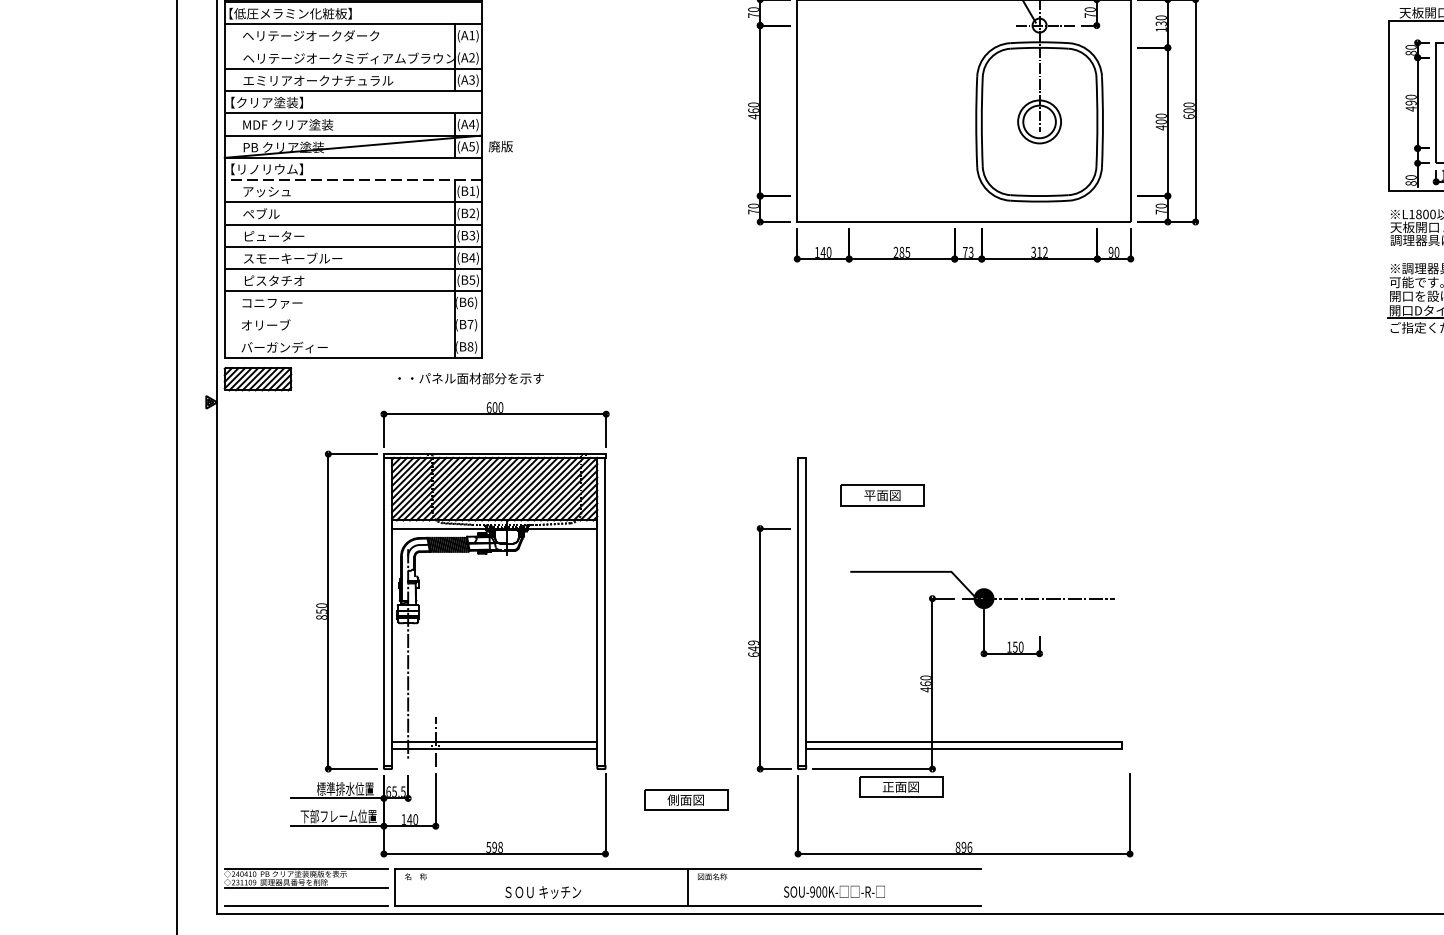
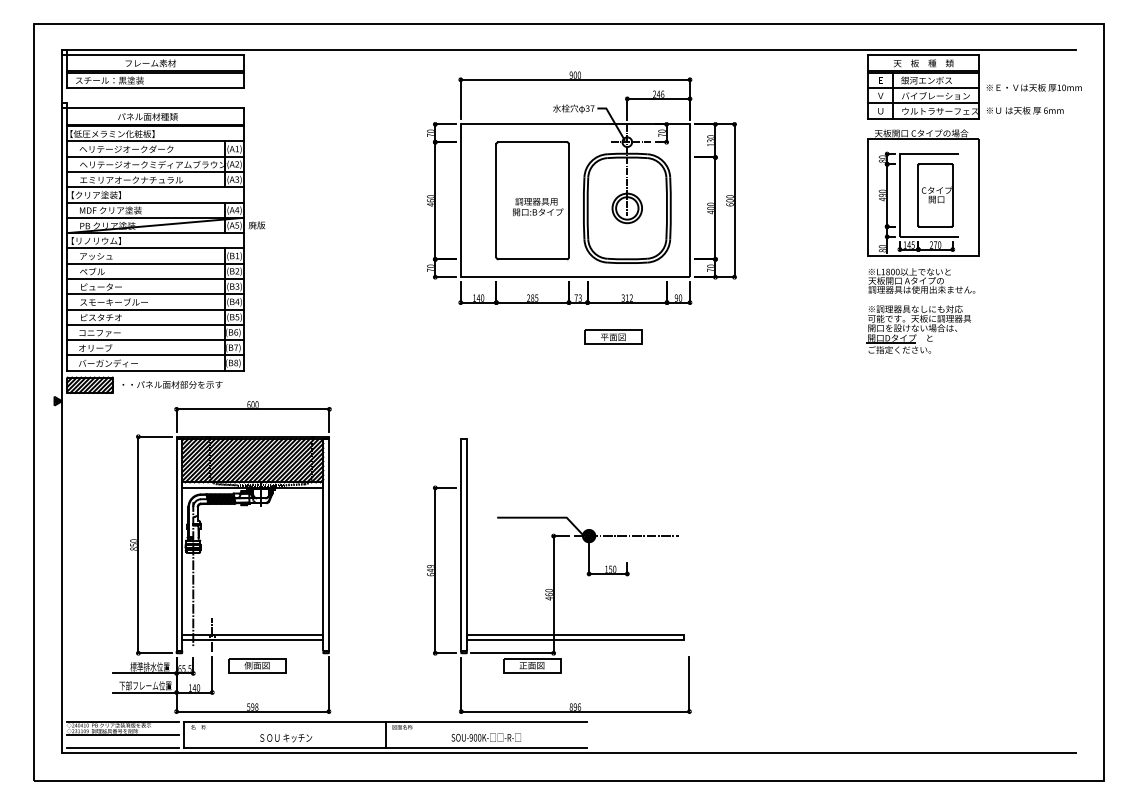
line: (353, 46) -> (155, 156), added
part: (901, 110) -> (532, 200), added
line: (353, 180) -> (155, 248), dashed -> solid
line: (353, 314) -> (155, 340), added
line: (353, 335) -> (155, 355), added
text: (471, 378) -> (172, 384), moved
part: (882, 494) -> (613, 336), moved
part: (686, 799) -> (257, 665), moved

